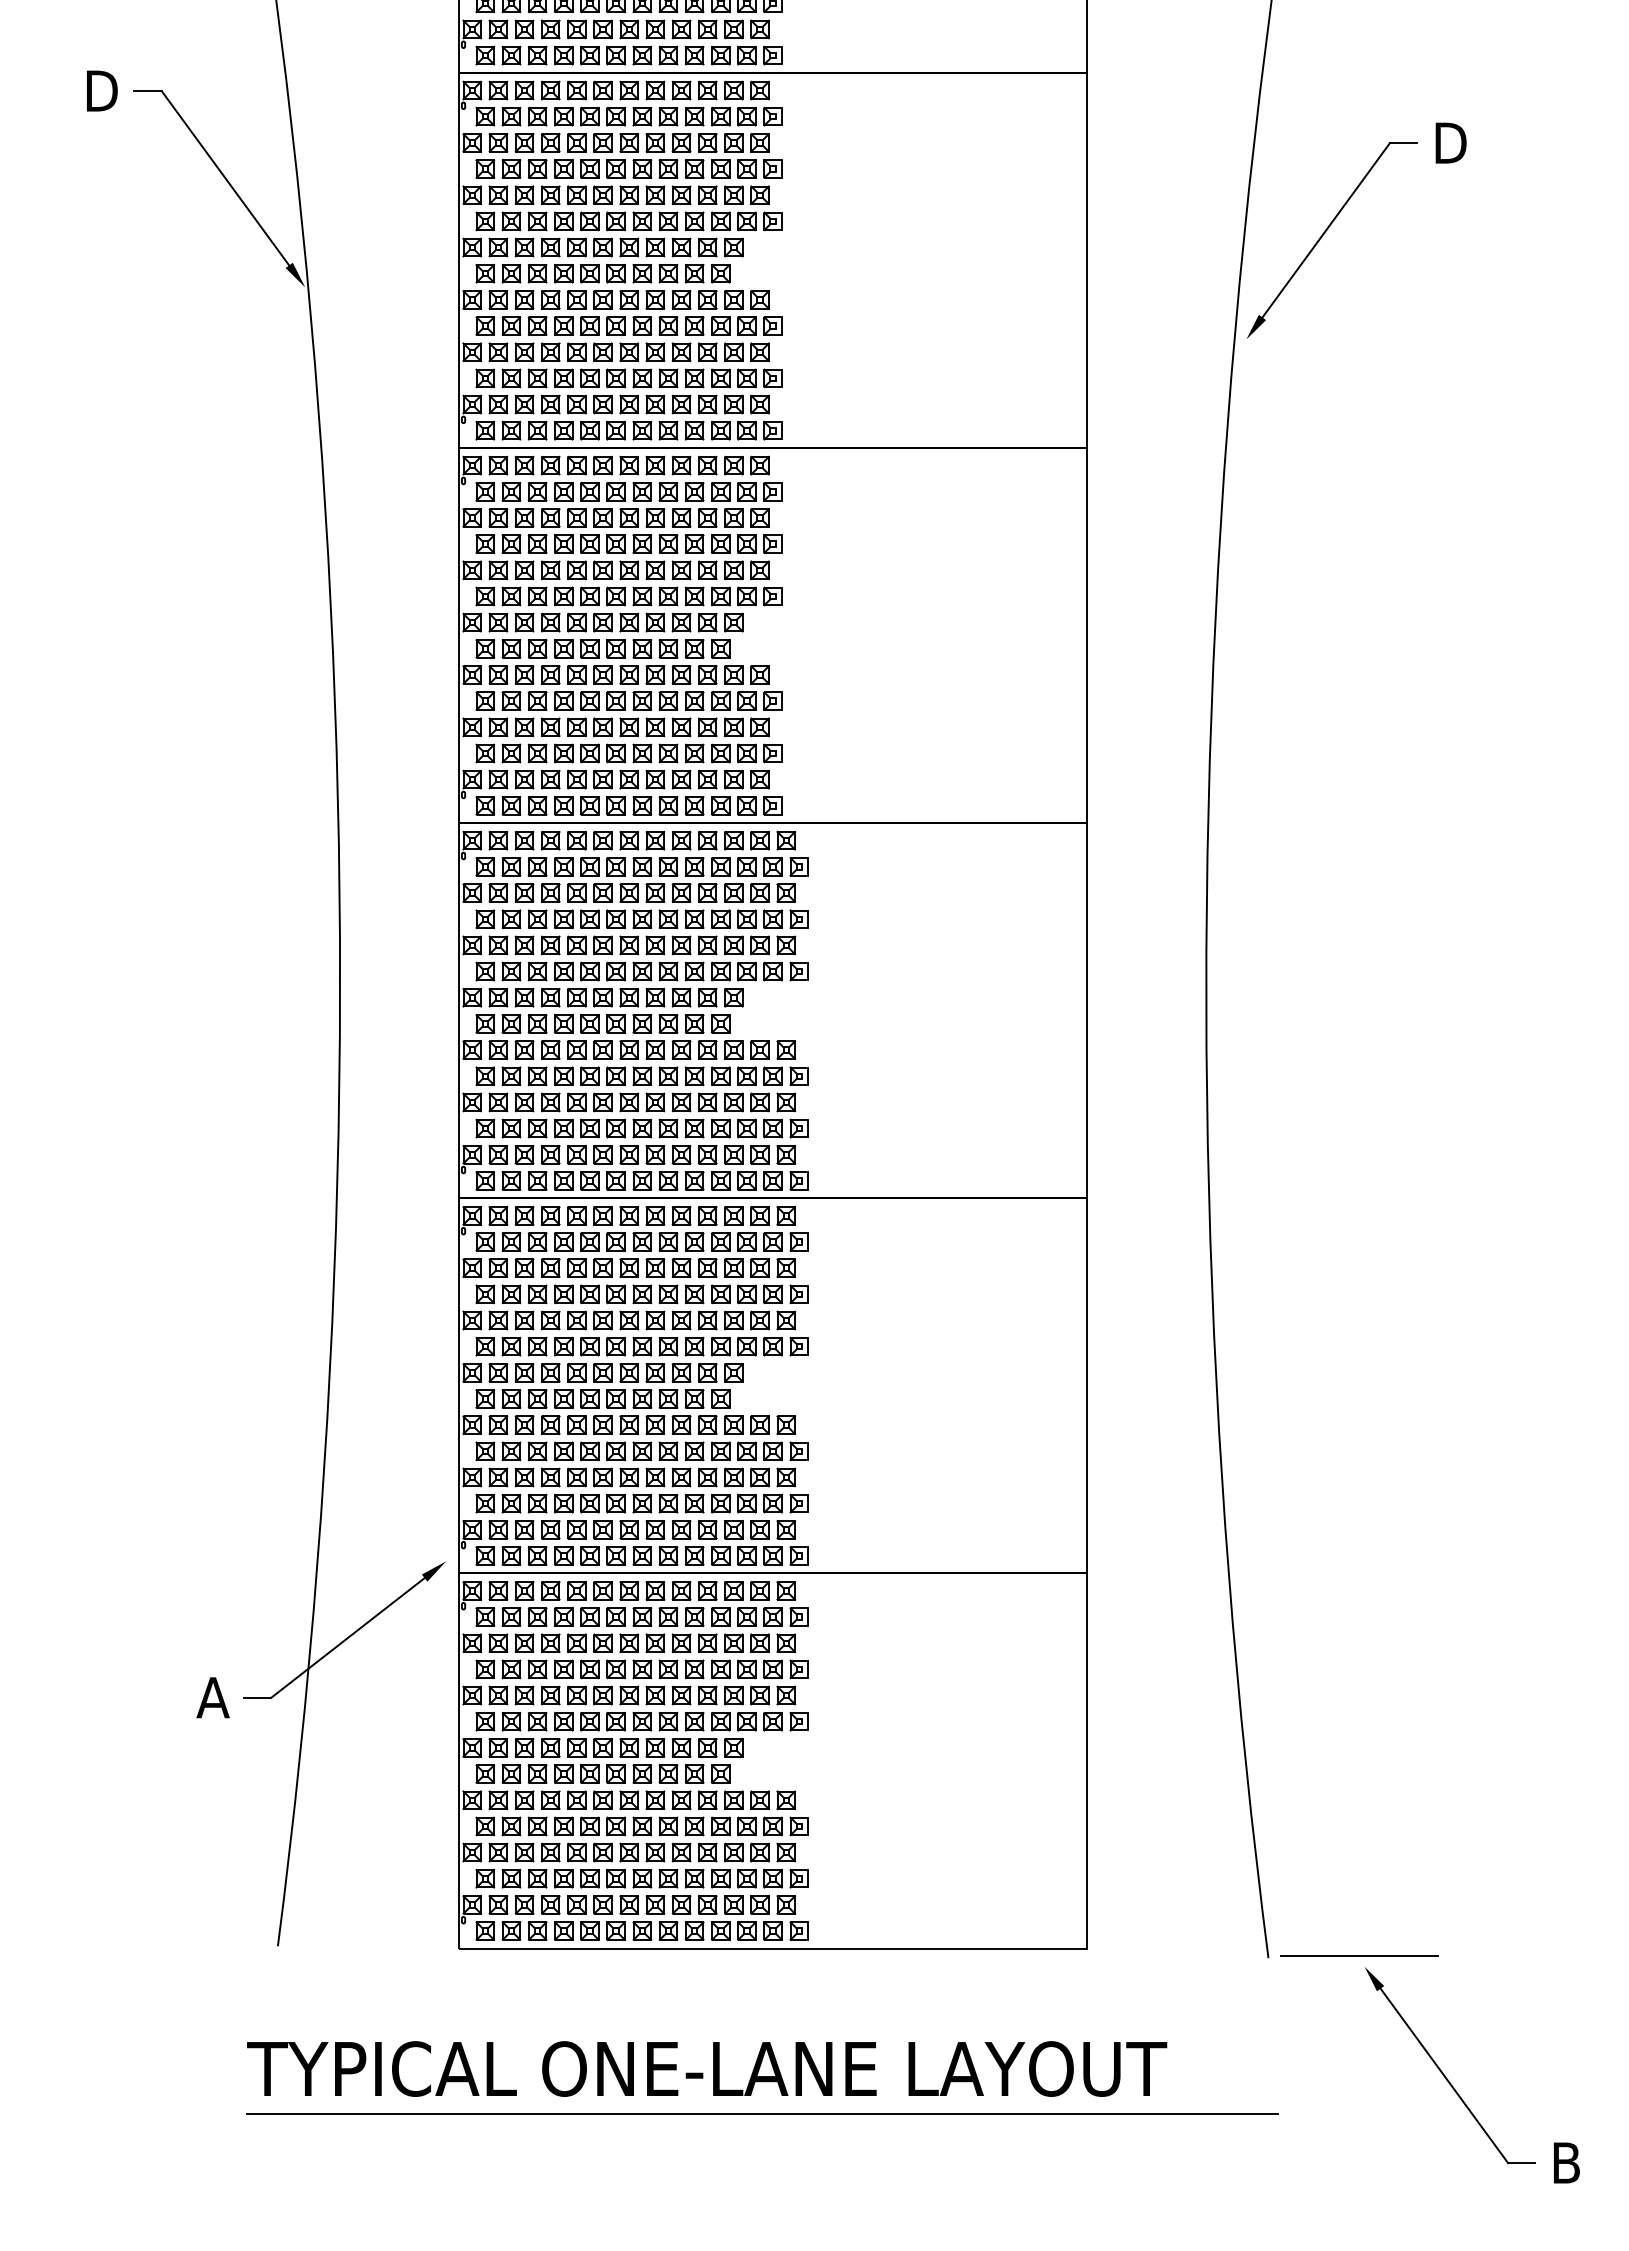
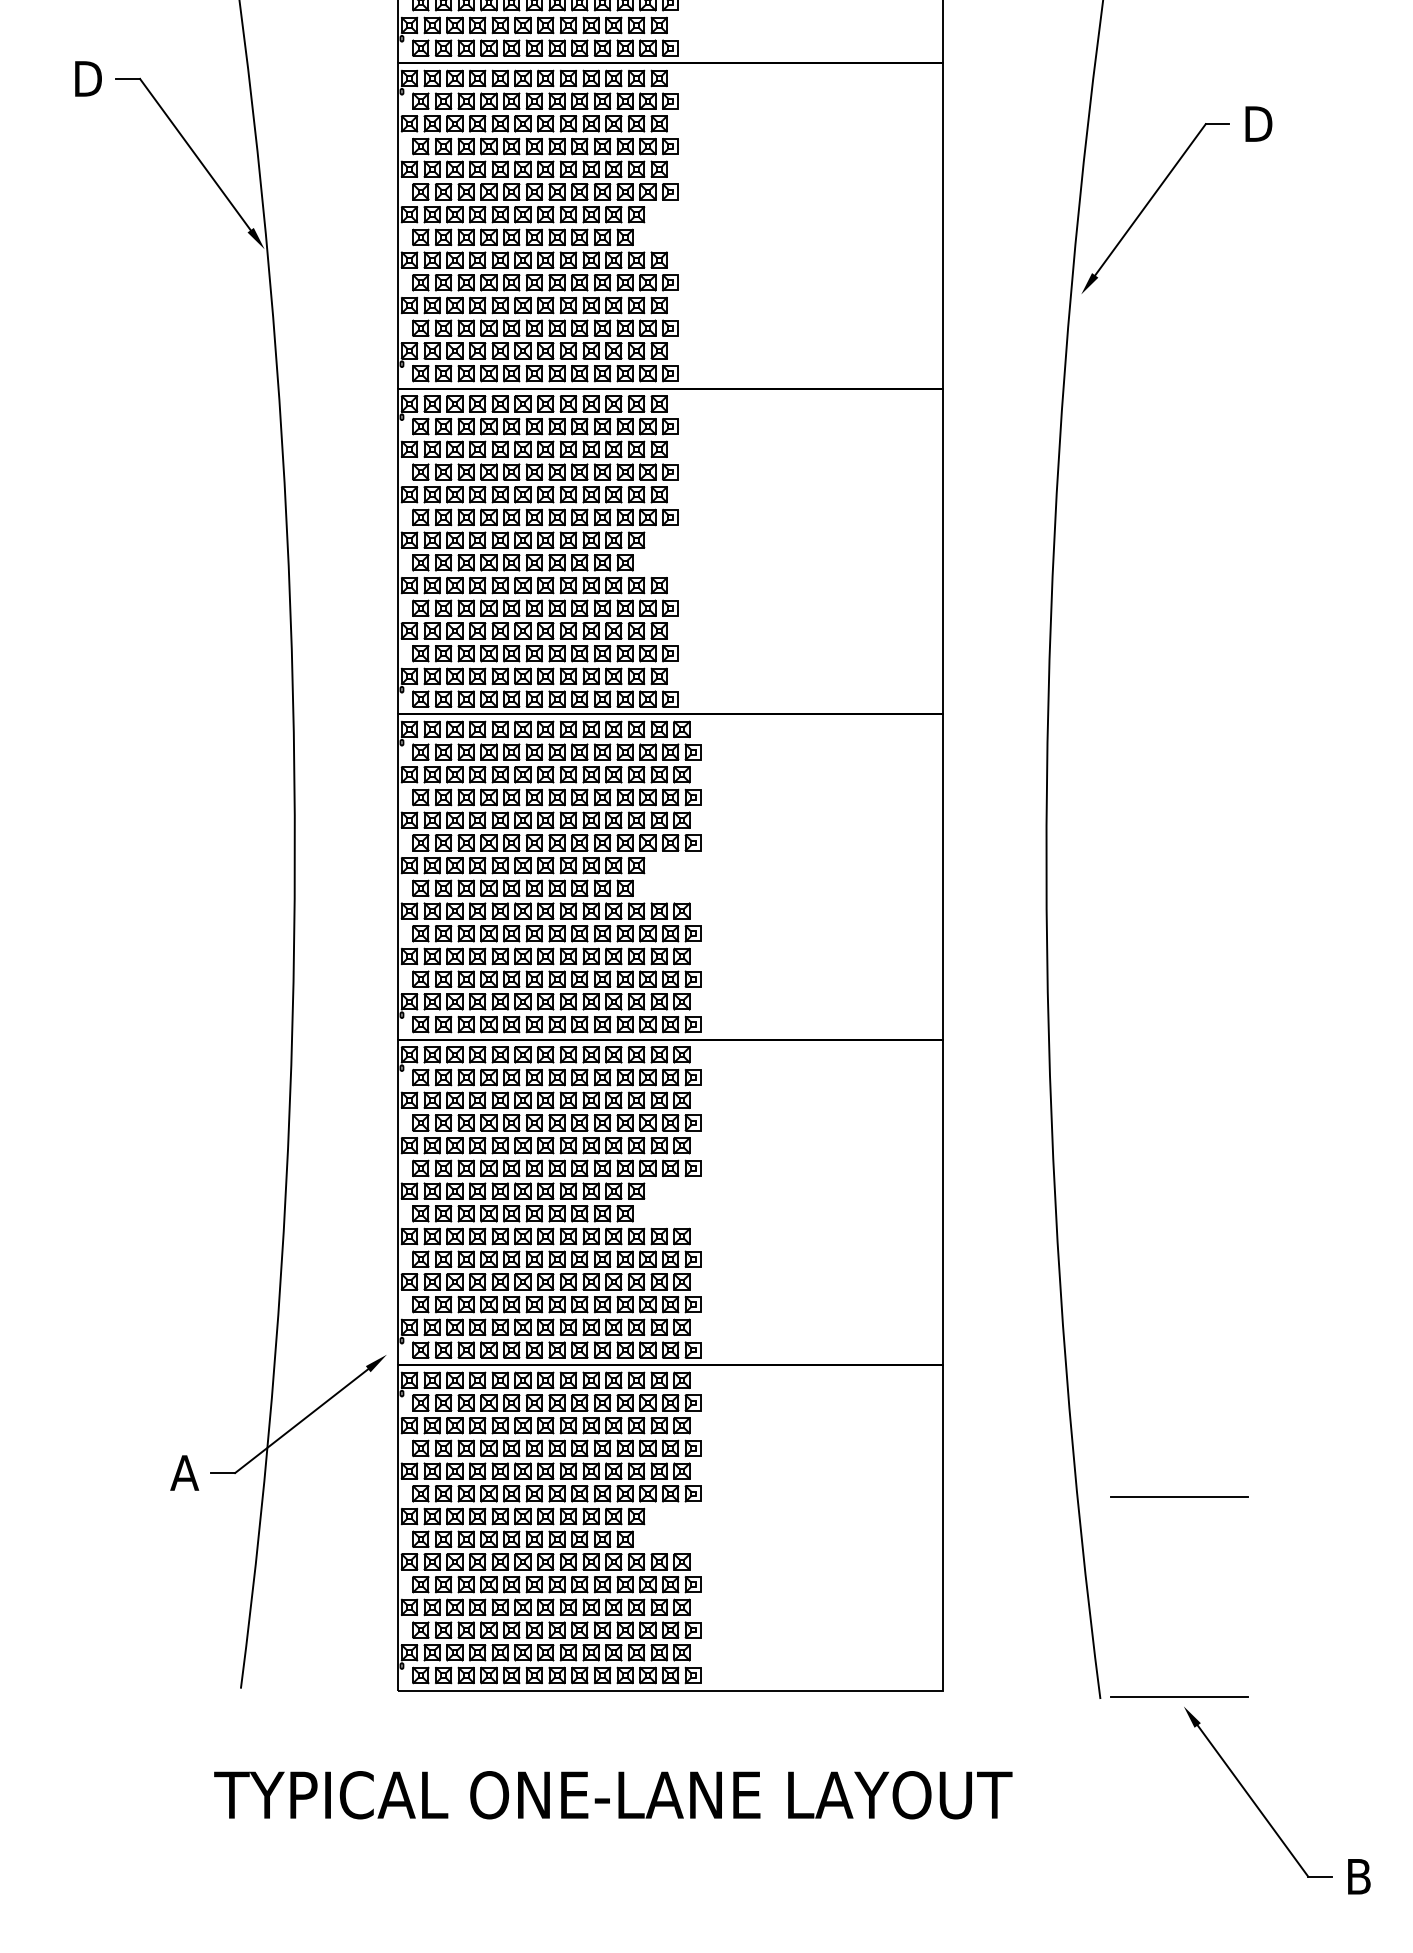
line: (1359, 1725) -> (1179, 1497), added
line: (762, 2113) -> (661, 1833), removed

